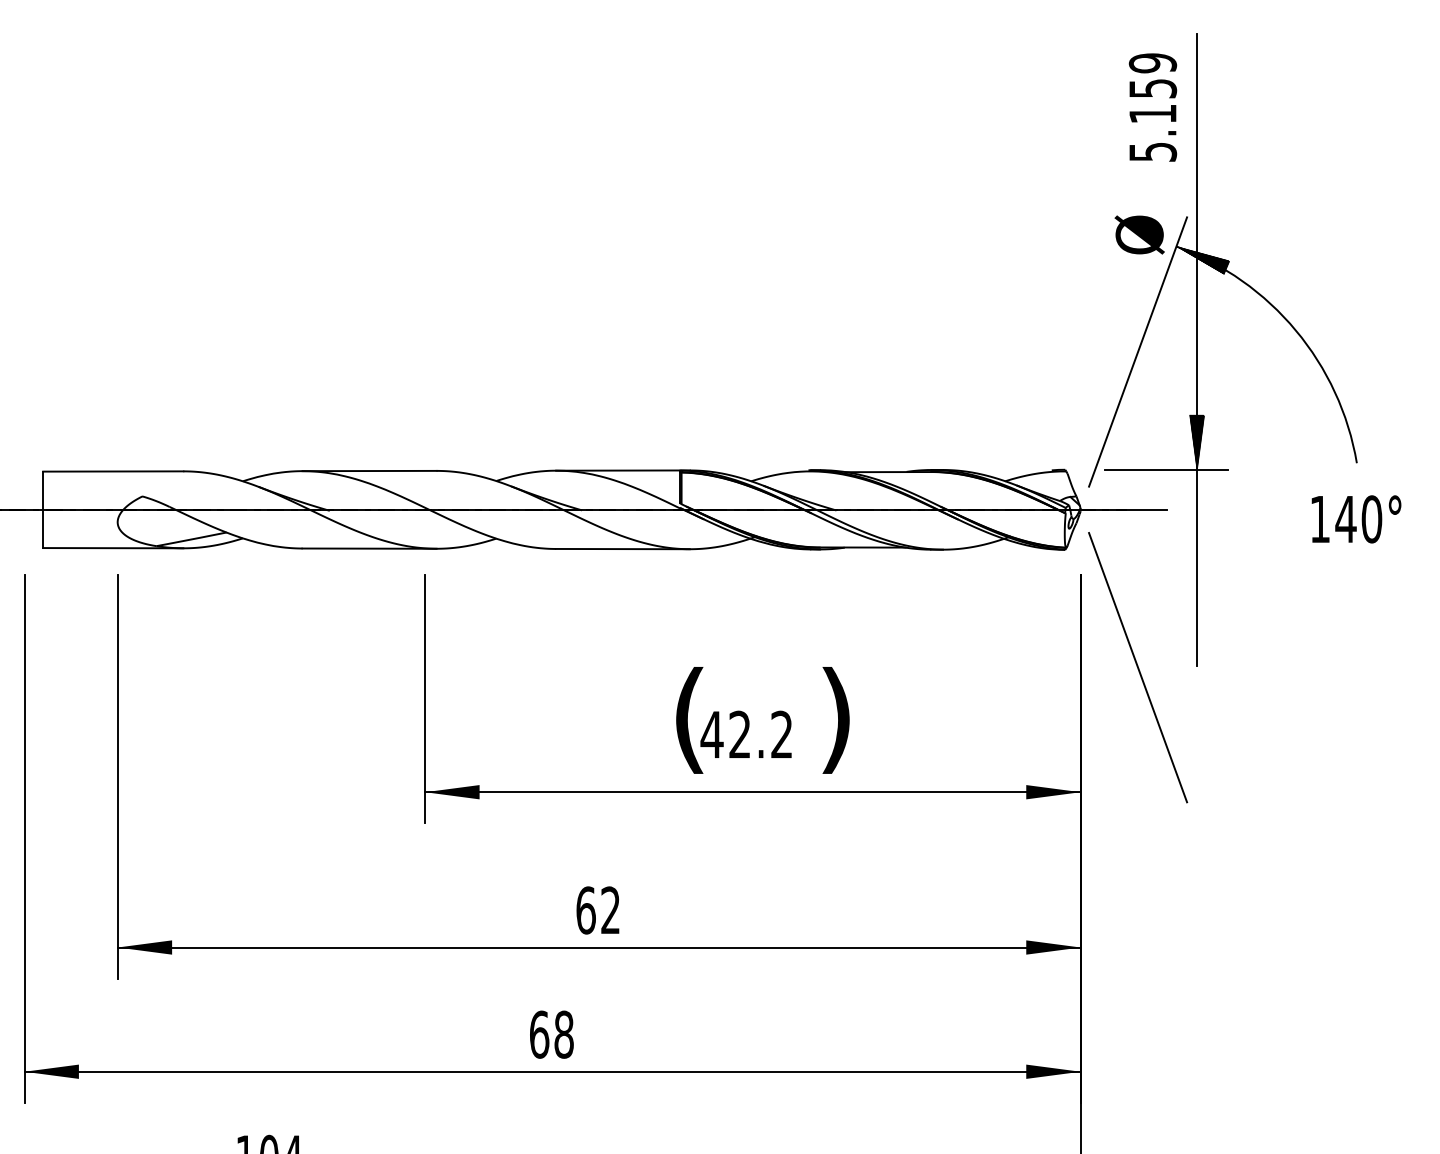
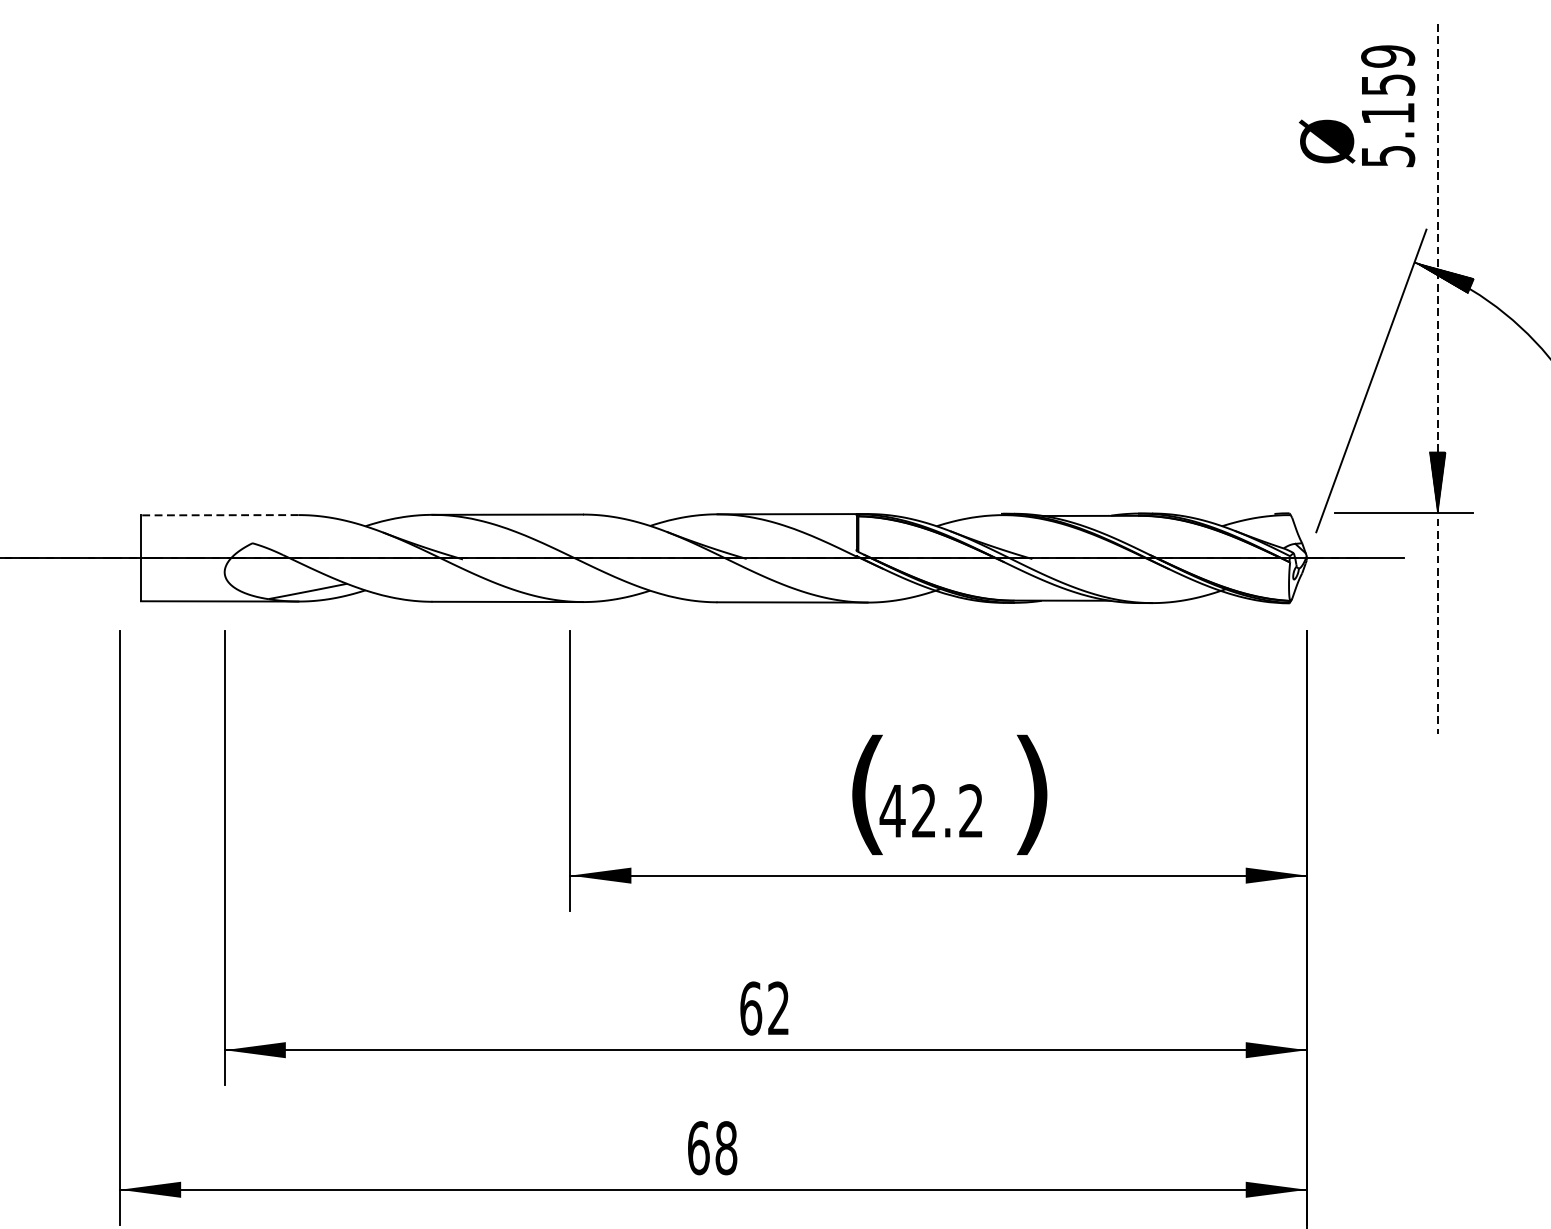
text: (1139, 234) -> (1326, 141), moved
line: (1197, 350) -> (1438, 379), solid -> dashed
line: (112, 471) -> (218, 515), solid -> dashed
line: (1138, 667) -> (1371, 735), removed

